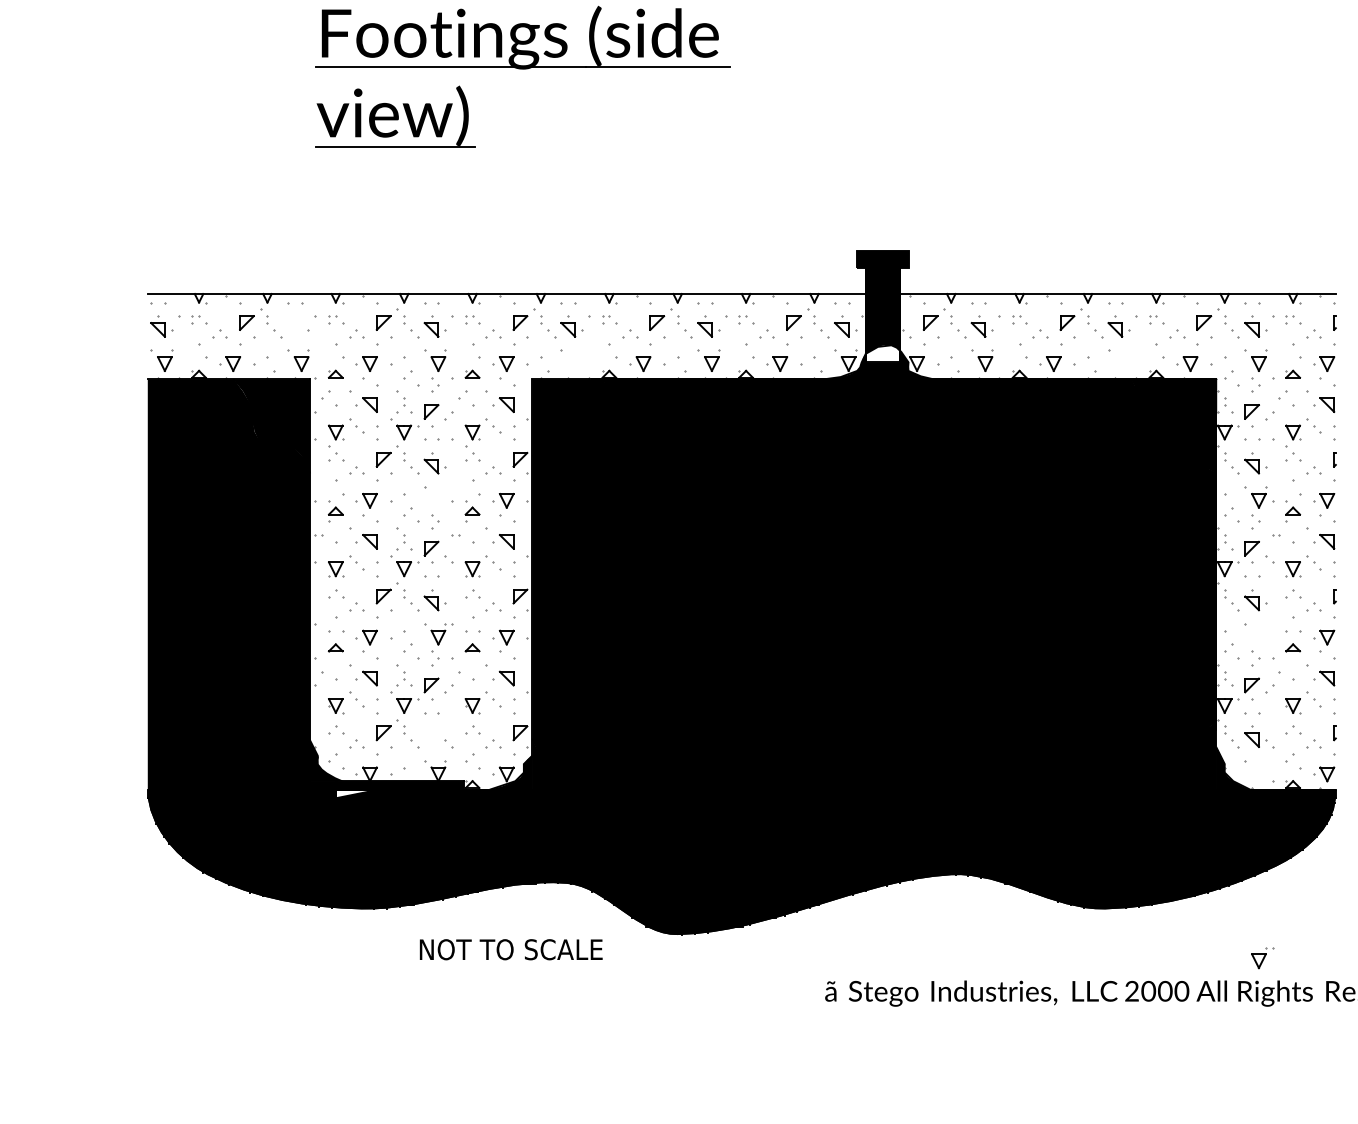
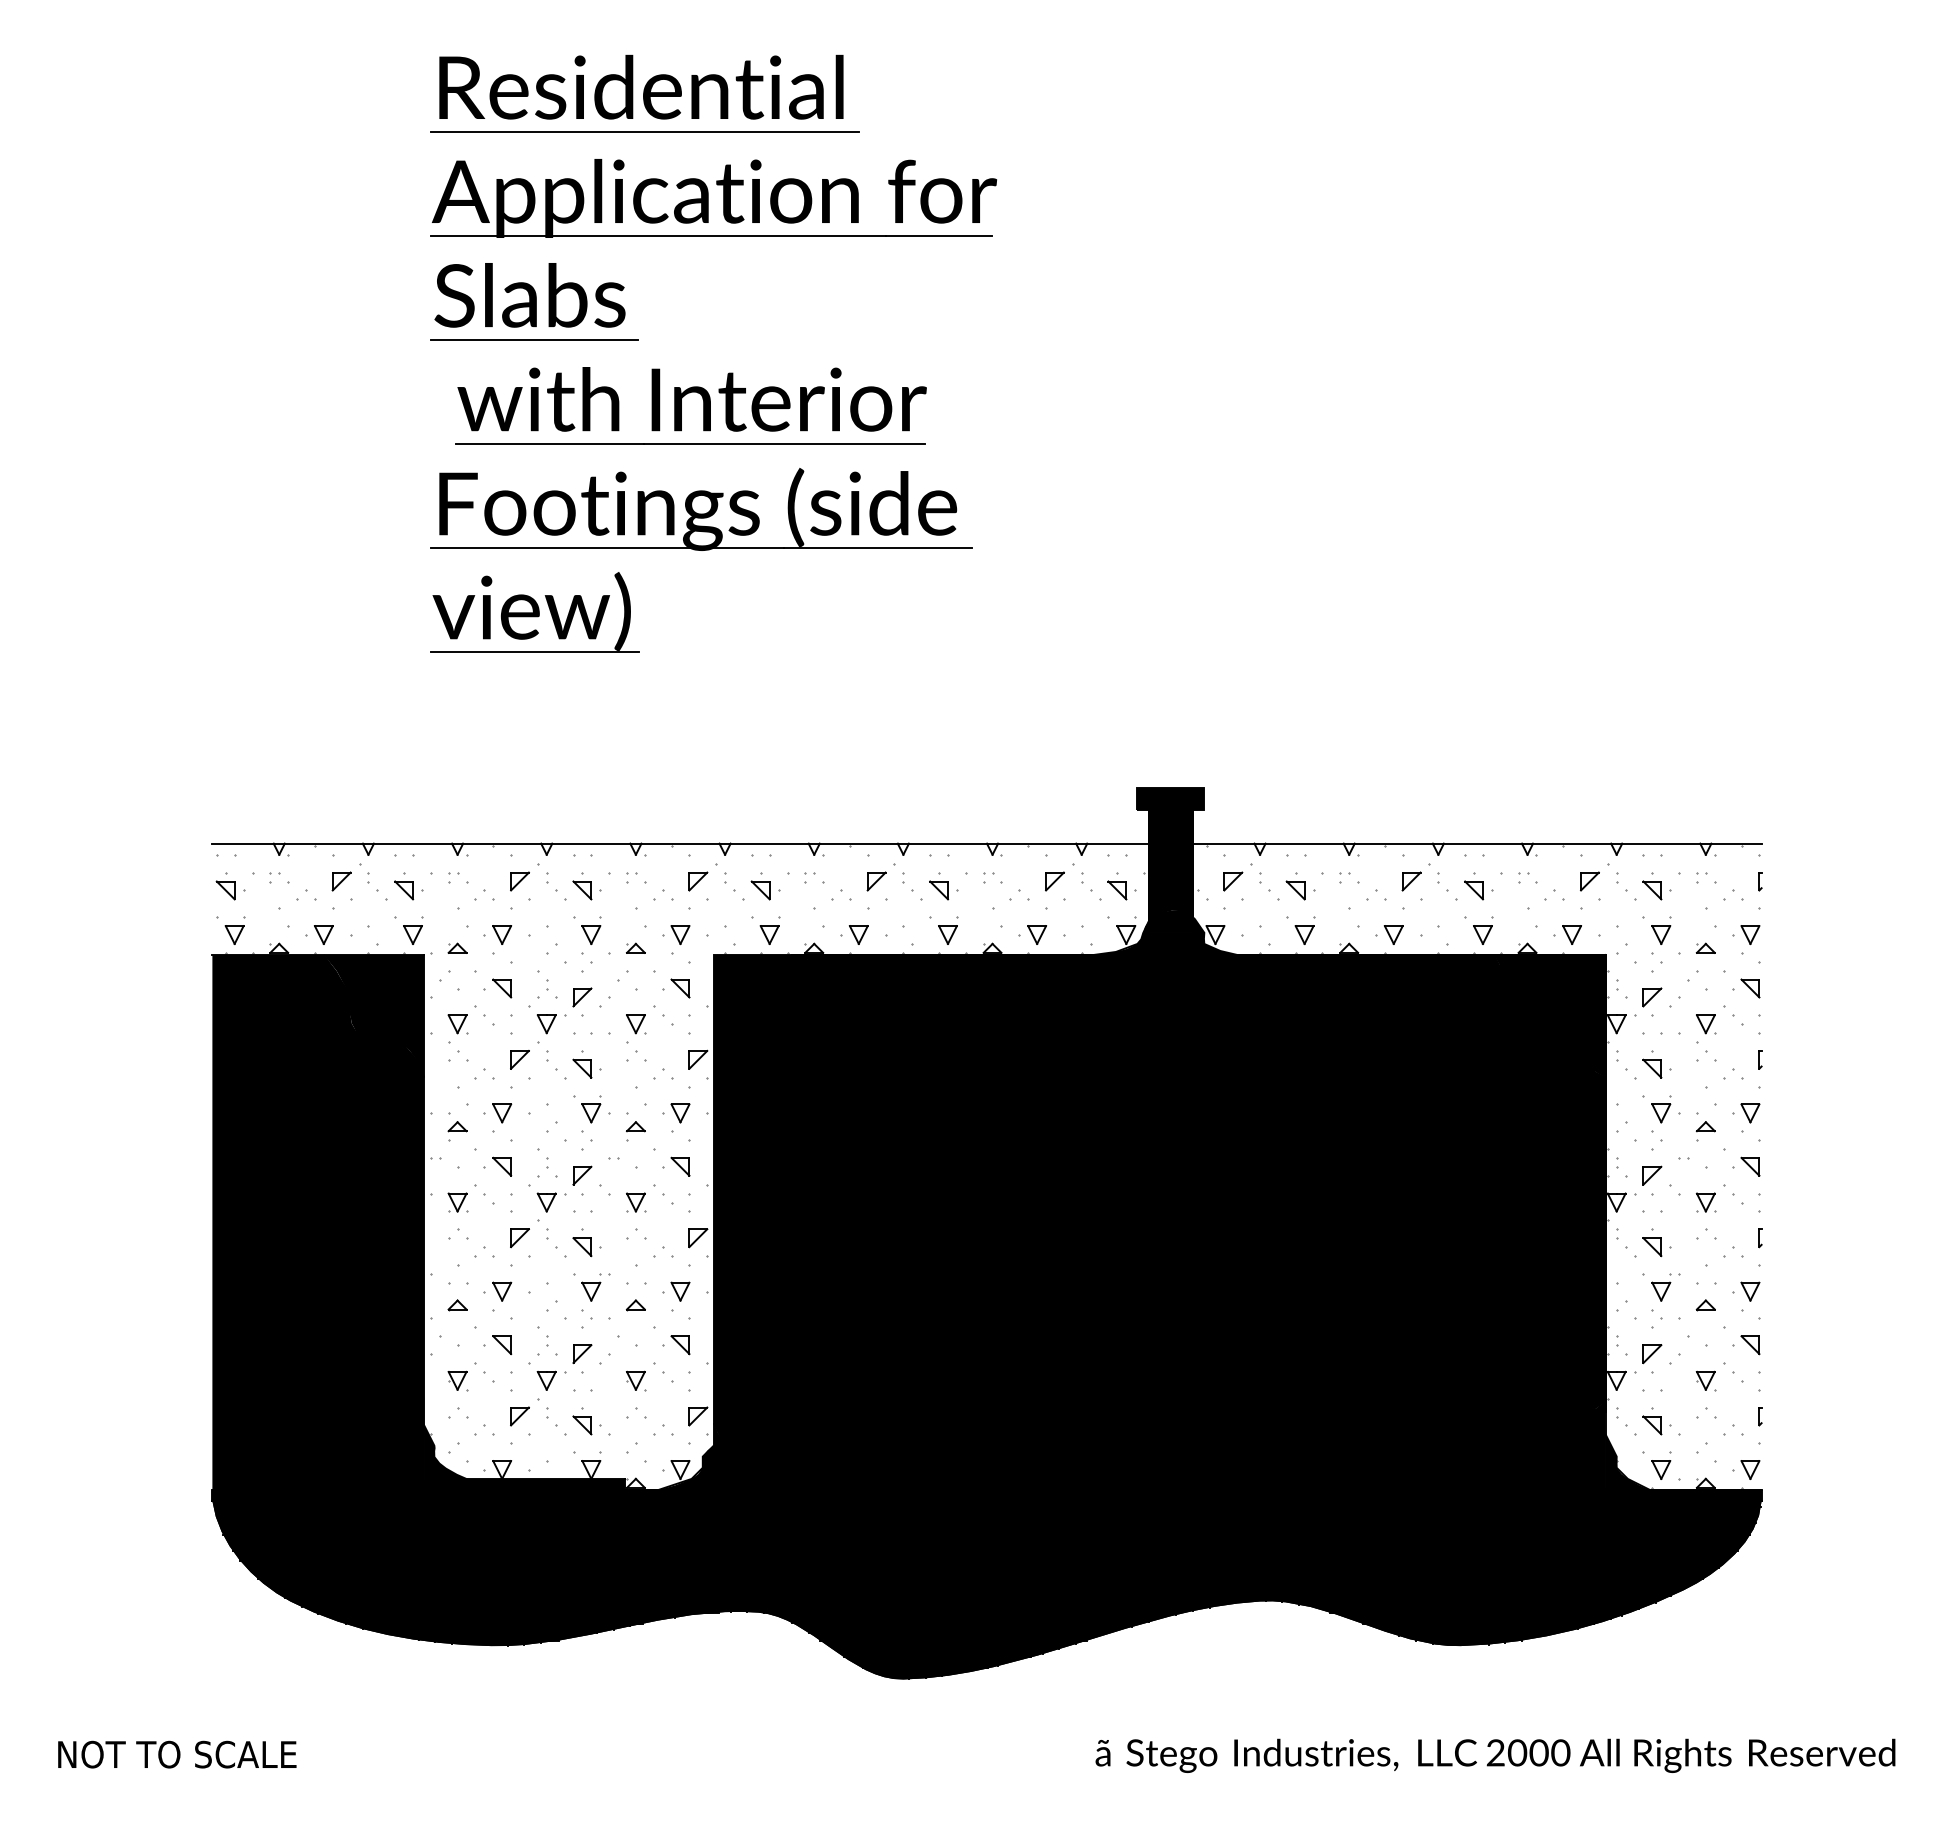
part: (295, 326) -> (404, 886), added
fill: (882, 353) -> (1170, 921), added
part: (575, 360) -> (769, 930), added
part: (1122, 360) -> (1483, 930), added
part: (438, 497) -> (591, 1109), added
part: (431, 737) -> (582, 1421), added
part: (1259, 770) -> (1661, 1465), added
fill: (357, 793) -> (485, 1495), added
text: (511, 949) -> (177, 1754), moved
part: (1262, 958) -> (1665, 1287), moved

